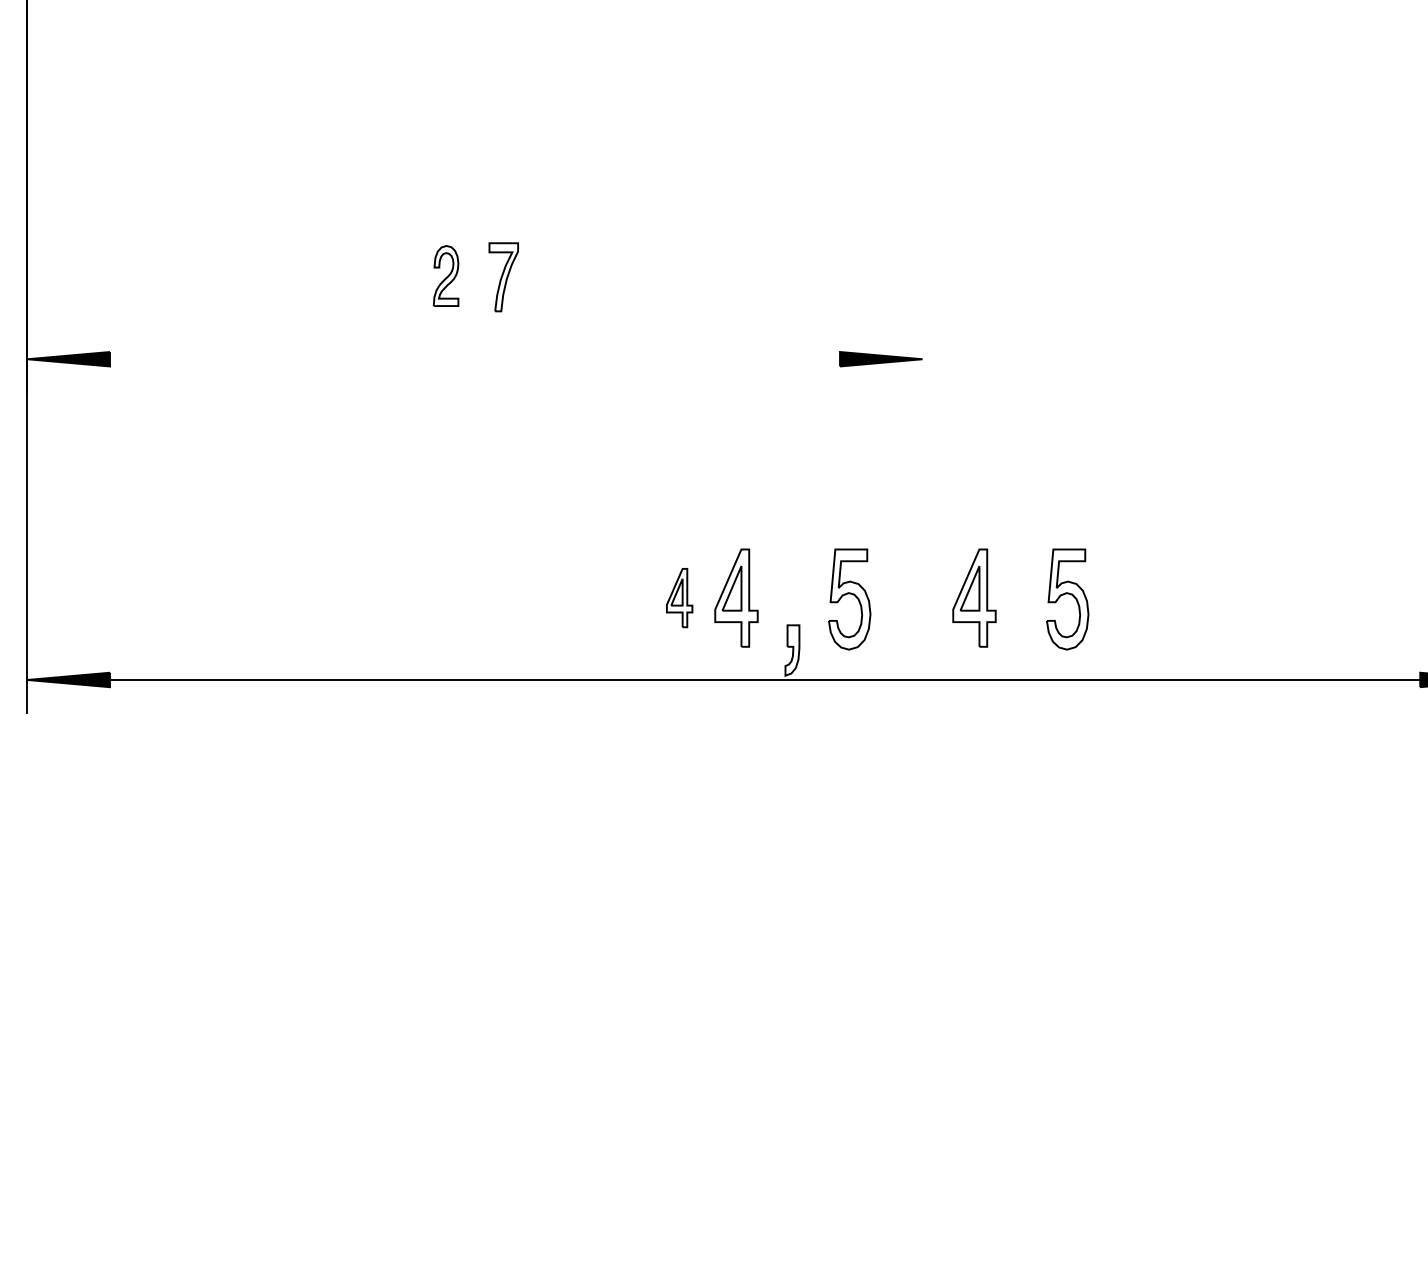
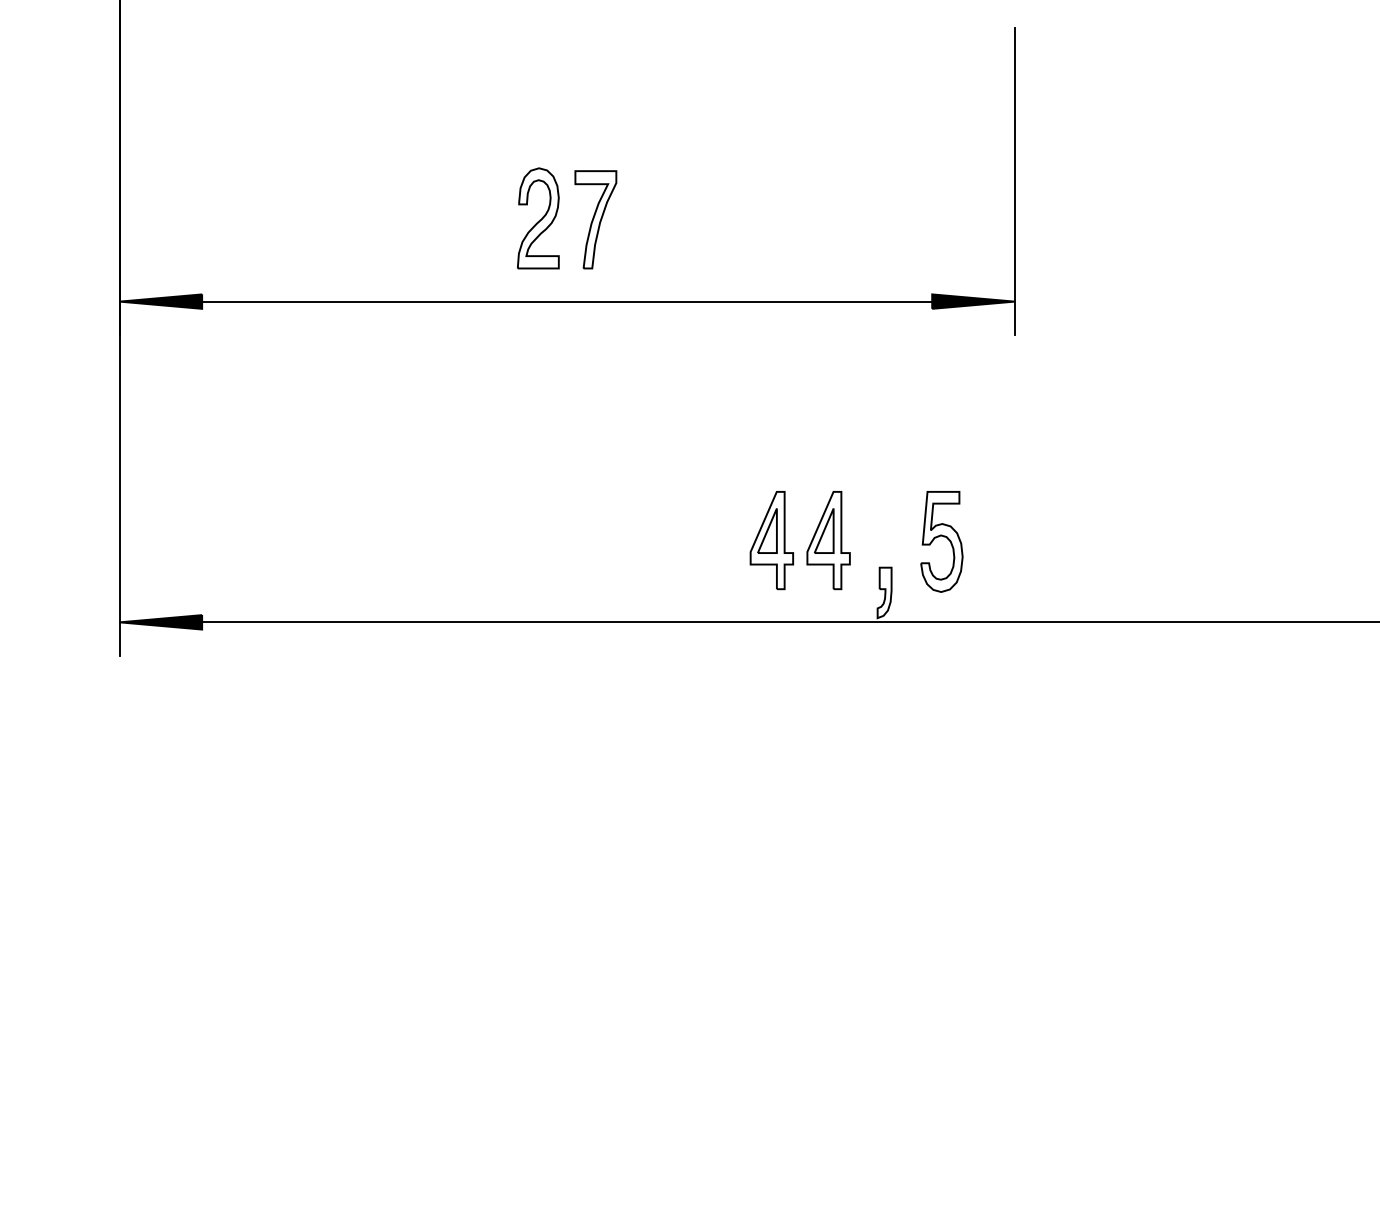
line: (922, 238) -> (1014, 180), added
part: (445, 275) -> (537, 217), size x1.67
part: (503, 276) -> (595, 218), size x1.43
line: (474, 359) -> (566, 301), added
part: (679, 597) -> (771, 539), size x1.67
part: (974, 597) -> (1066, 539), removed
part: (1067, 599) -> (1159, 541), removed

